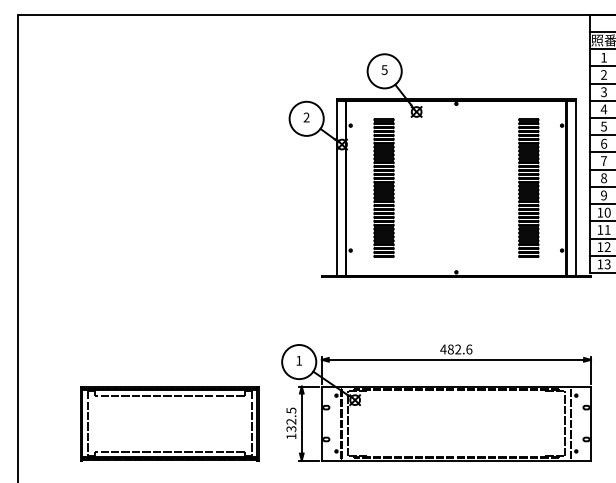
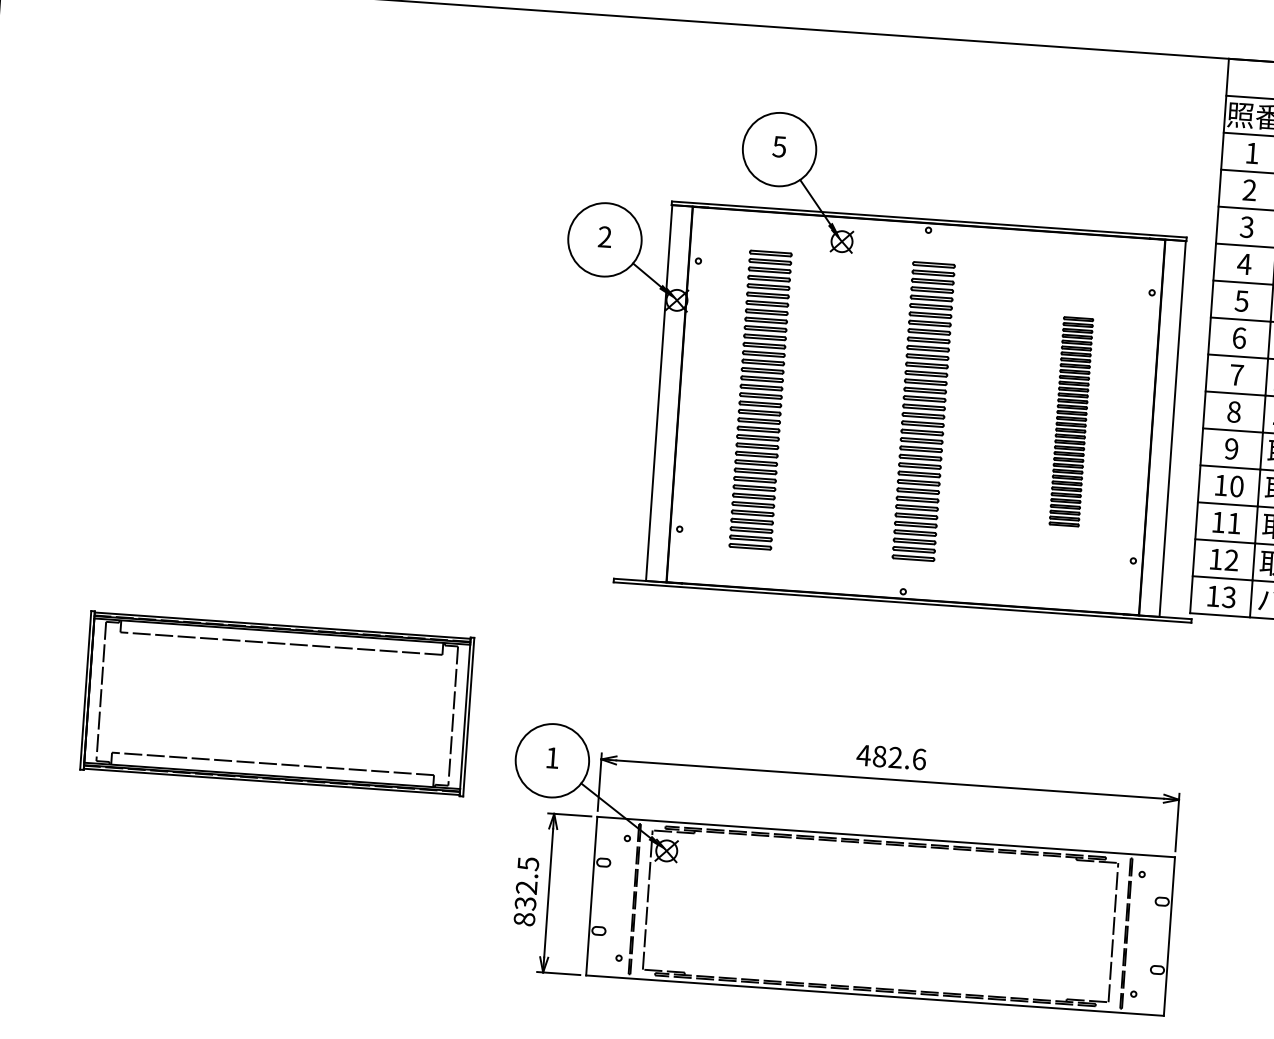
part: (459, 187) -> (922, 410), added
part: (528, 187) -> (1070, 420), size x0.7
part: (169, 423) -> (276, 703), moved
text: (291, 436) -> (524, 919), 132.5 -> 832.5

